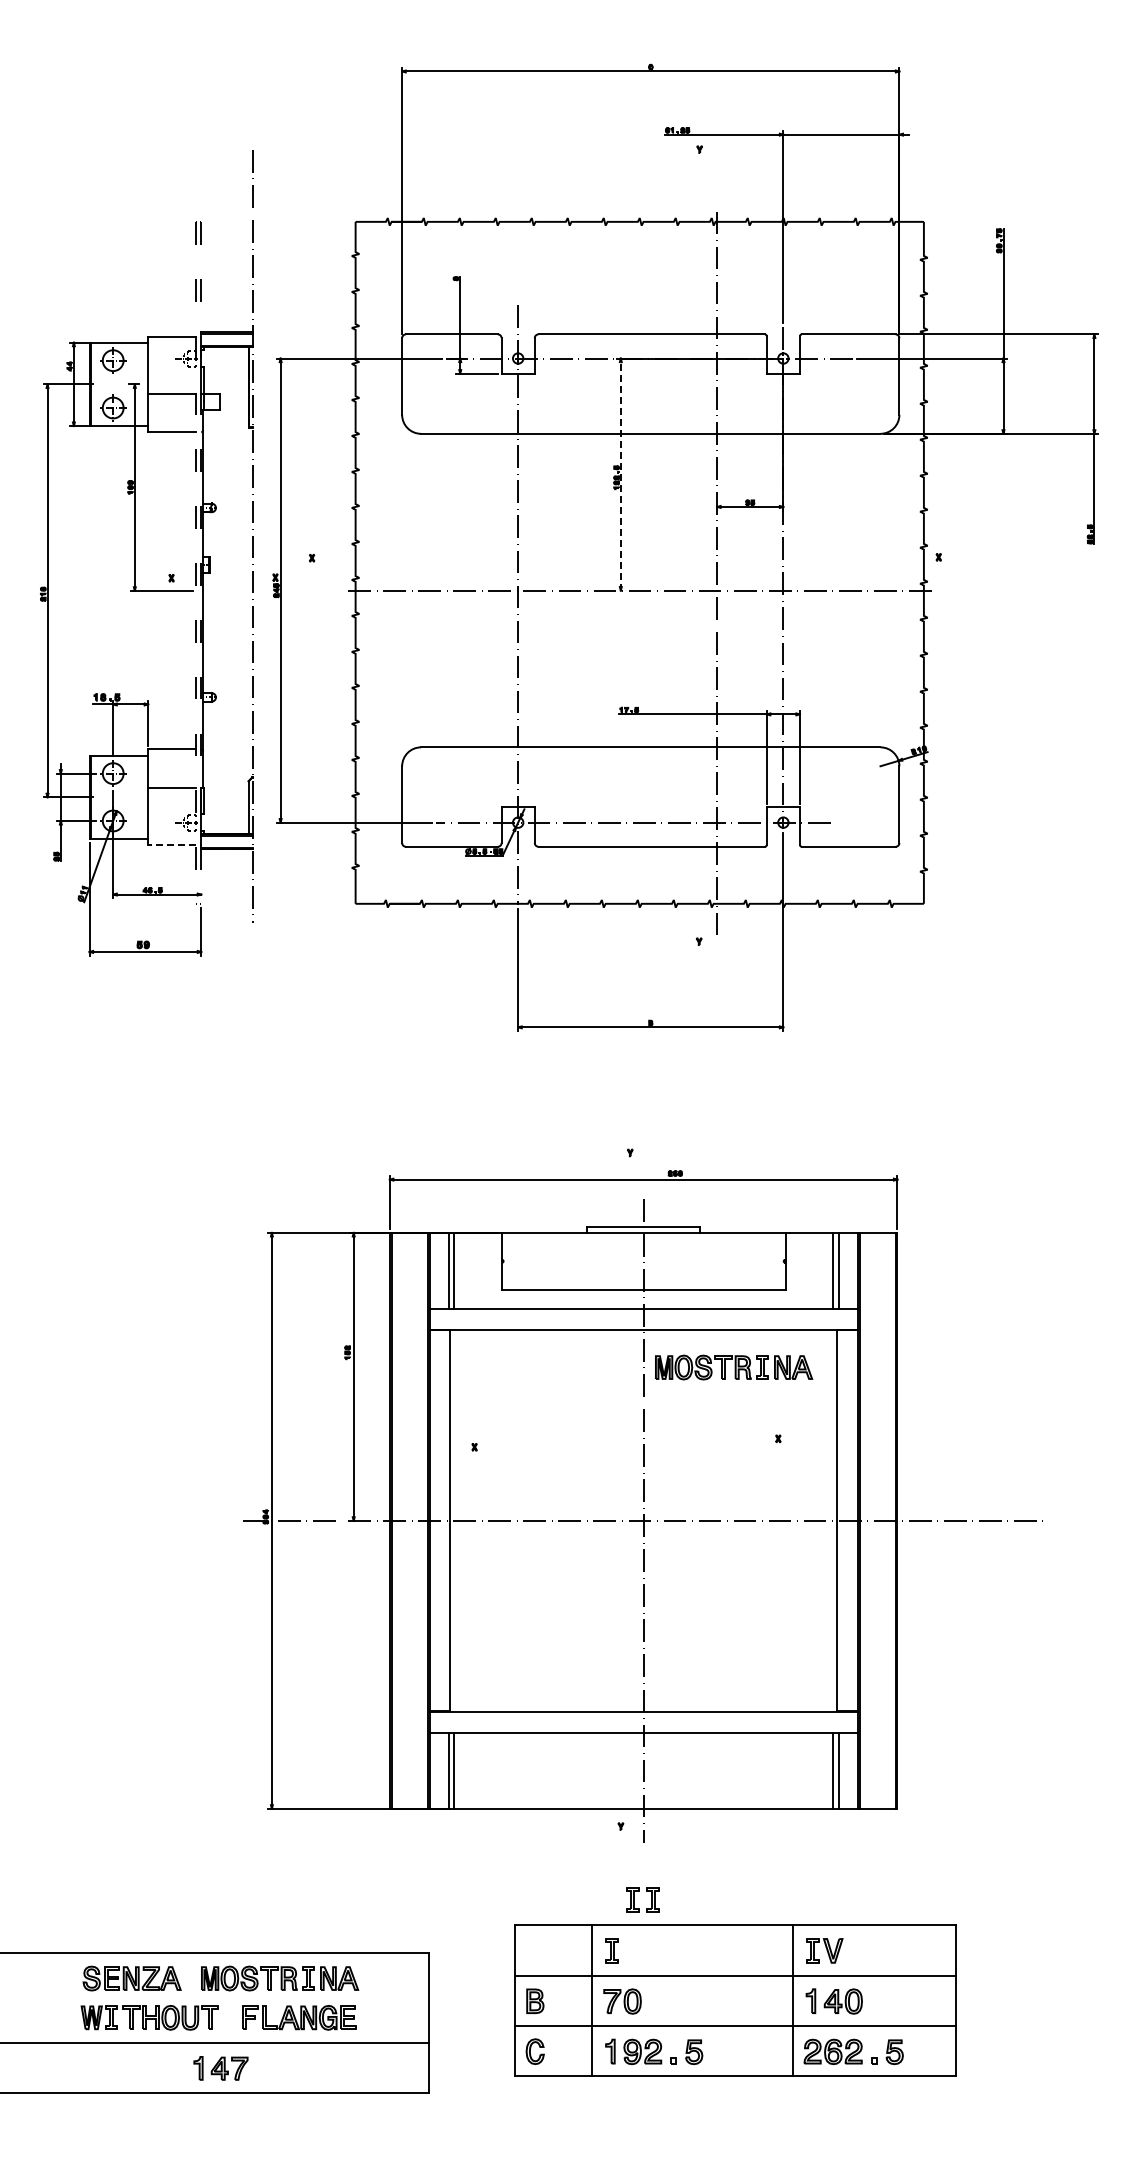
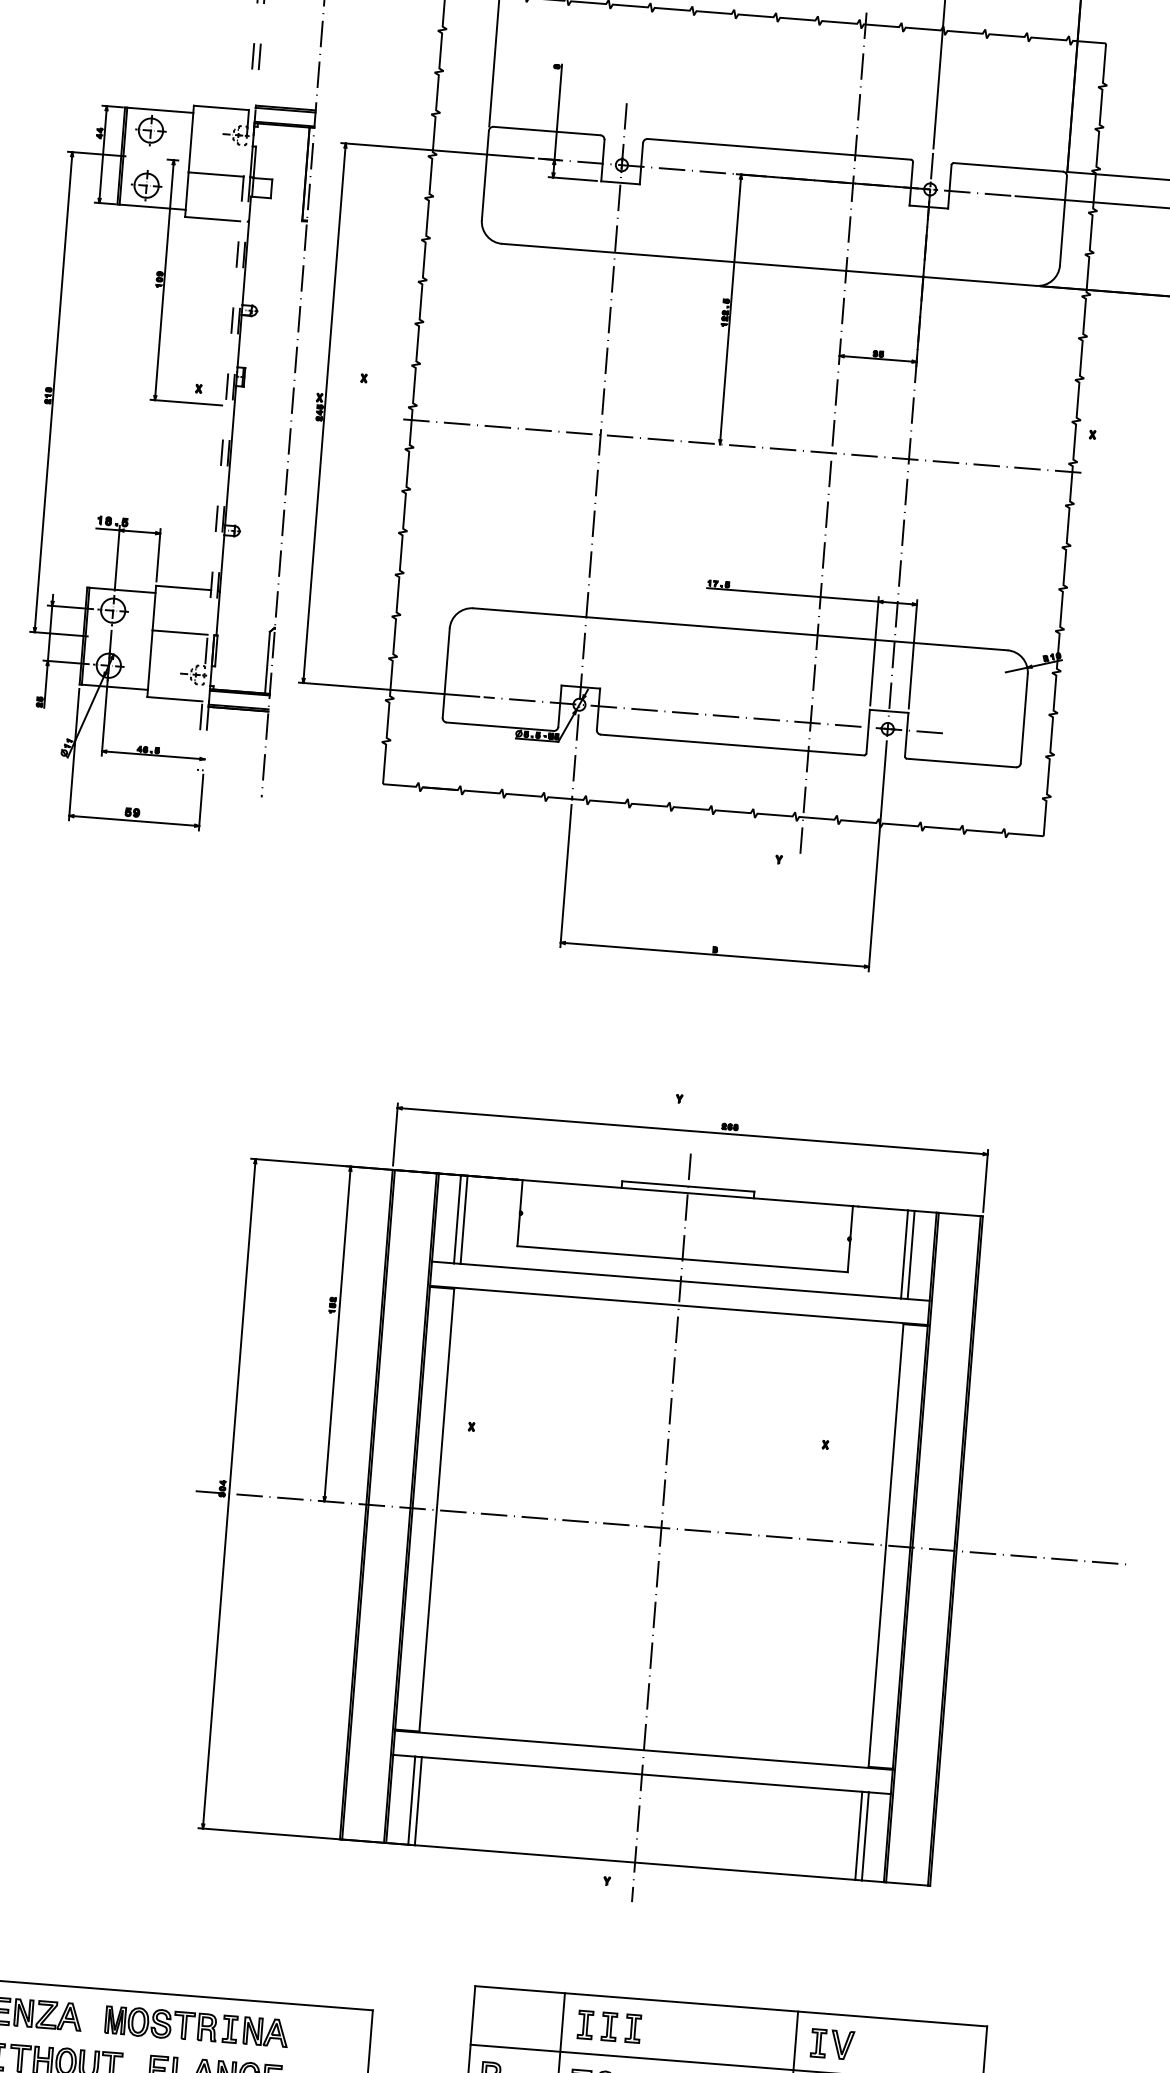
line: (620, 474) -> (730, 309), dashed -> solid
line: (171, 845) -> (174, 699), dashed -> solid
part: (734, 1367) -> (781, 1357), removed
part: (634, 1899) -> (611, 2026), moved

